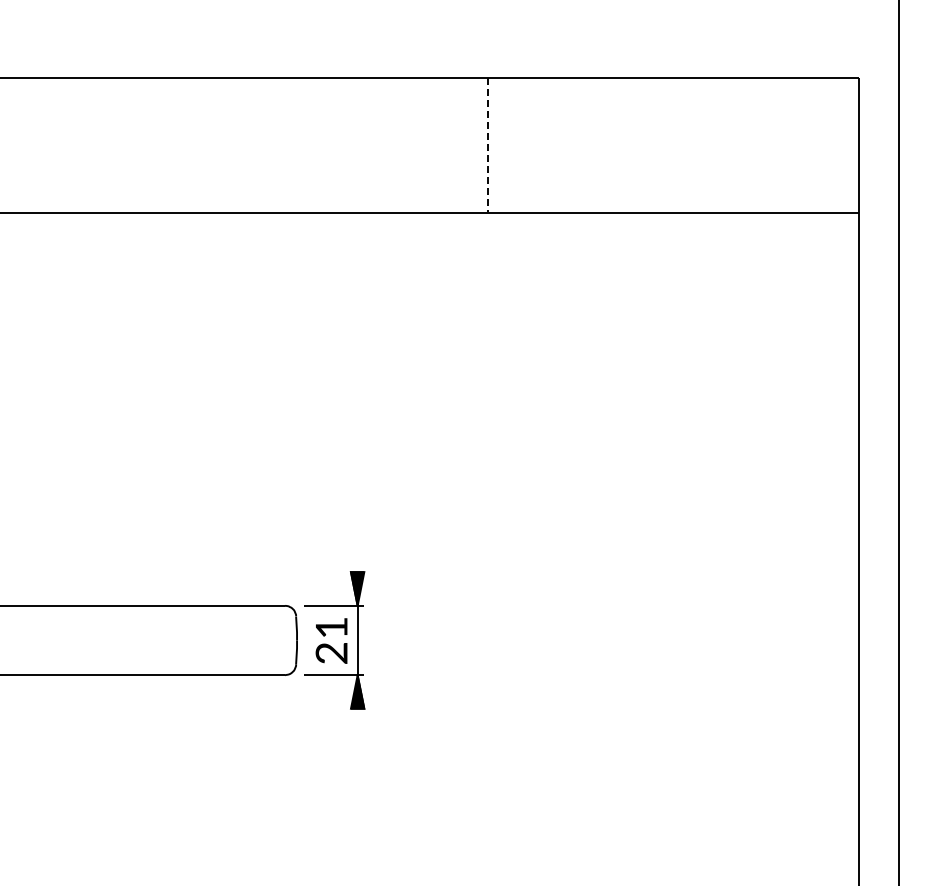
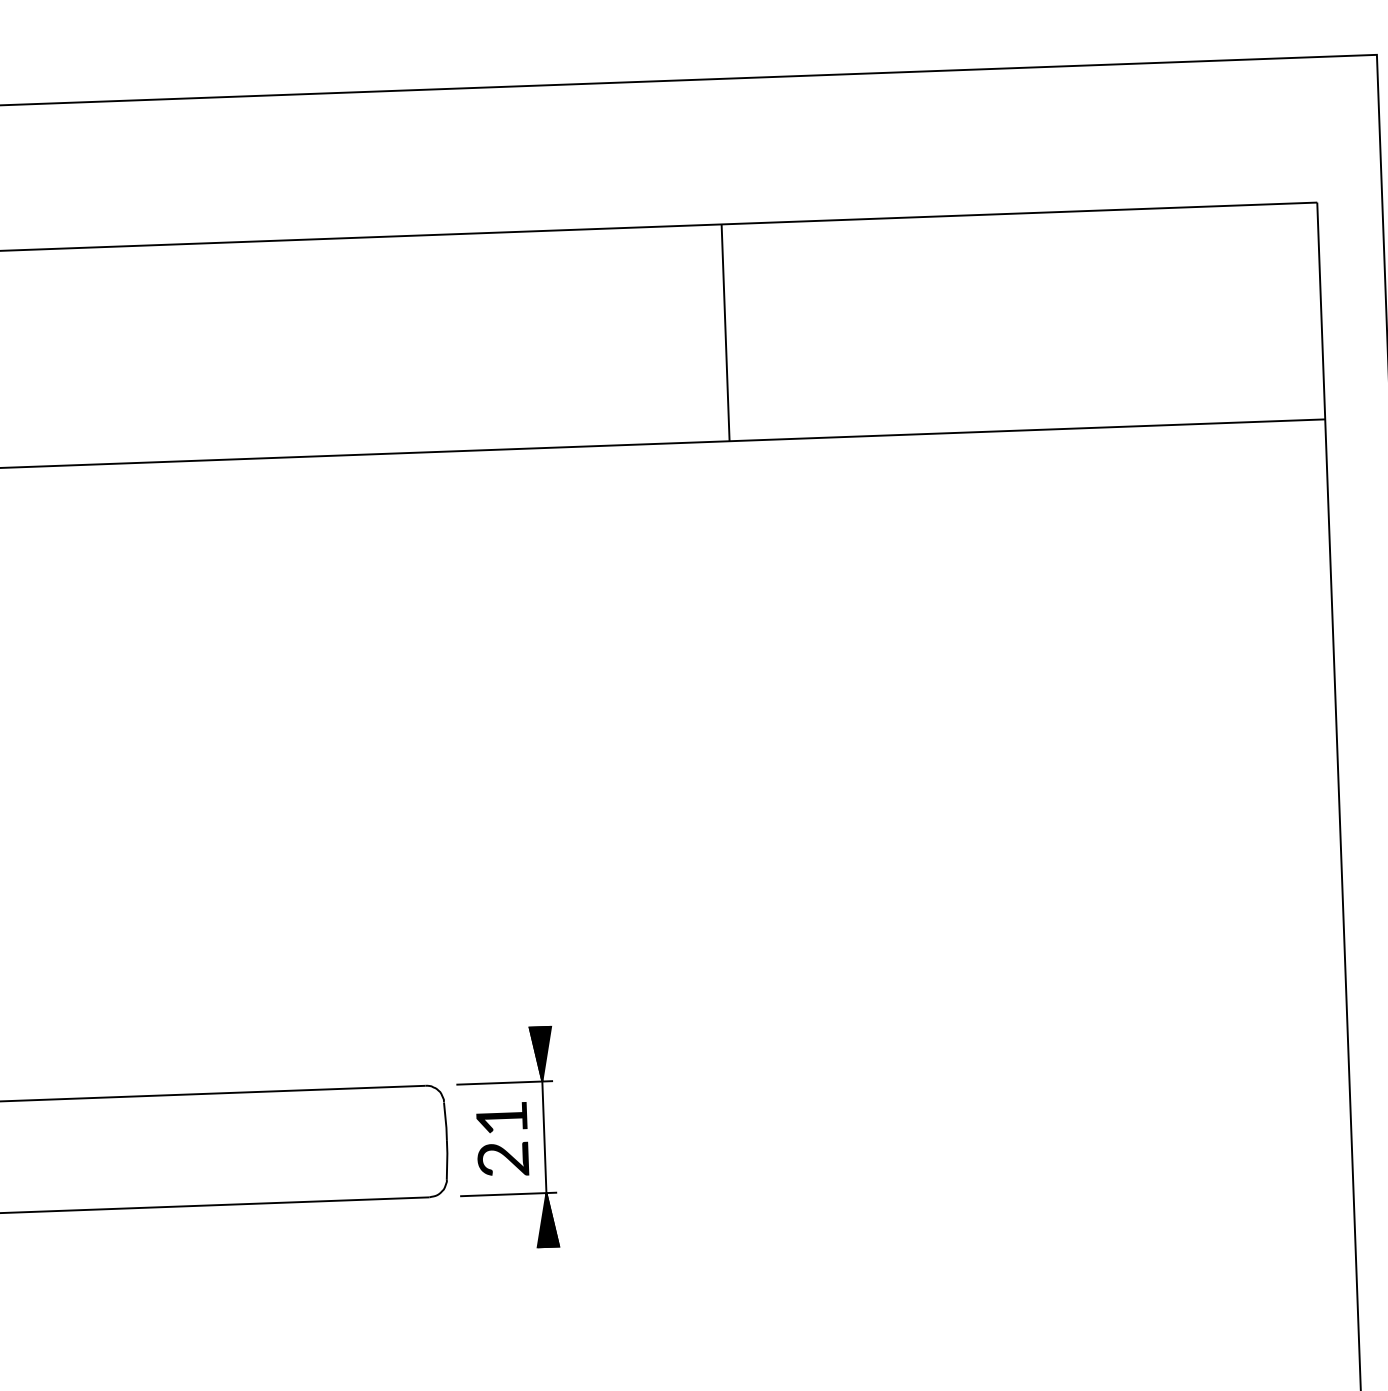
line: (488, 145) -> (725, 333), dashed -> solid

